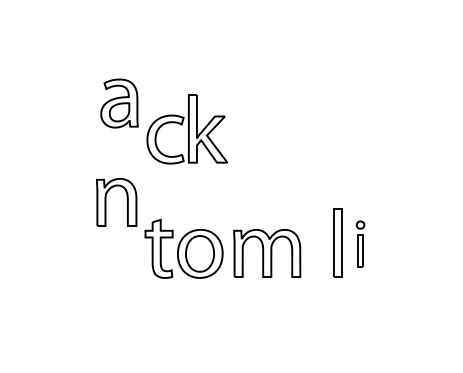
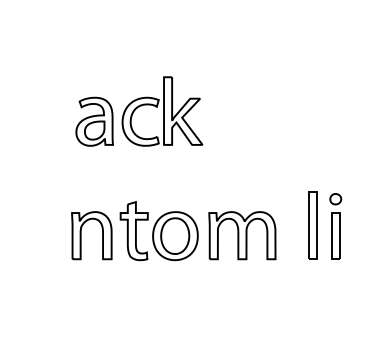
part: (119, 103) -> (94, 121), moved
part: (106, 202) -> (81, 235), moved
part: (360, 243) -> (335, 225), size x1.43

